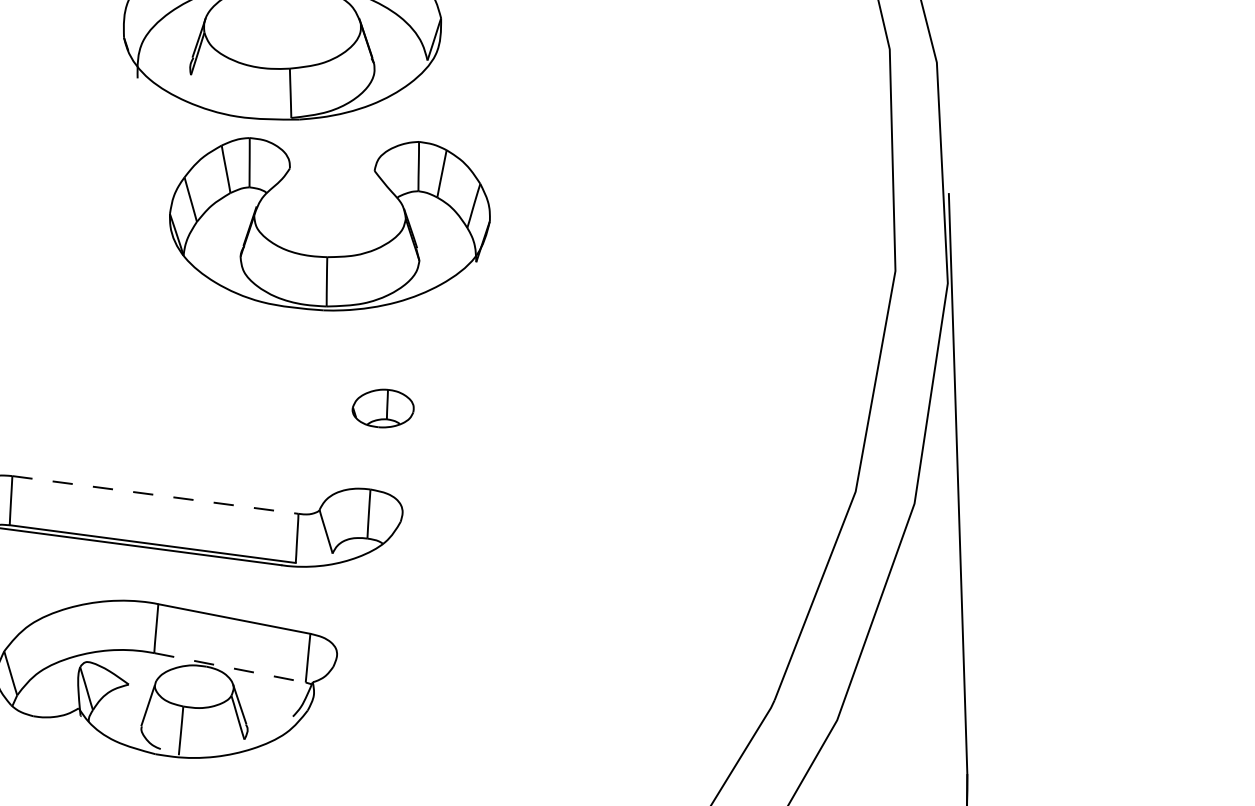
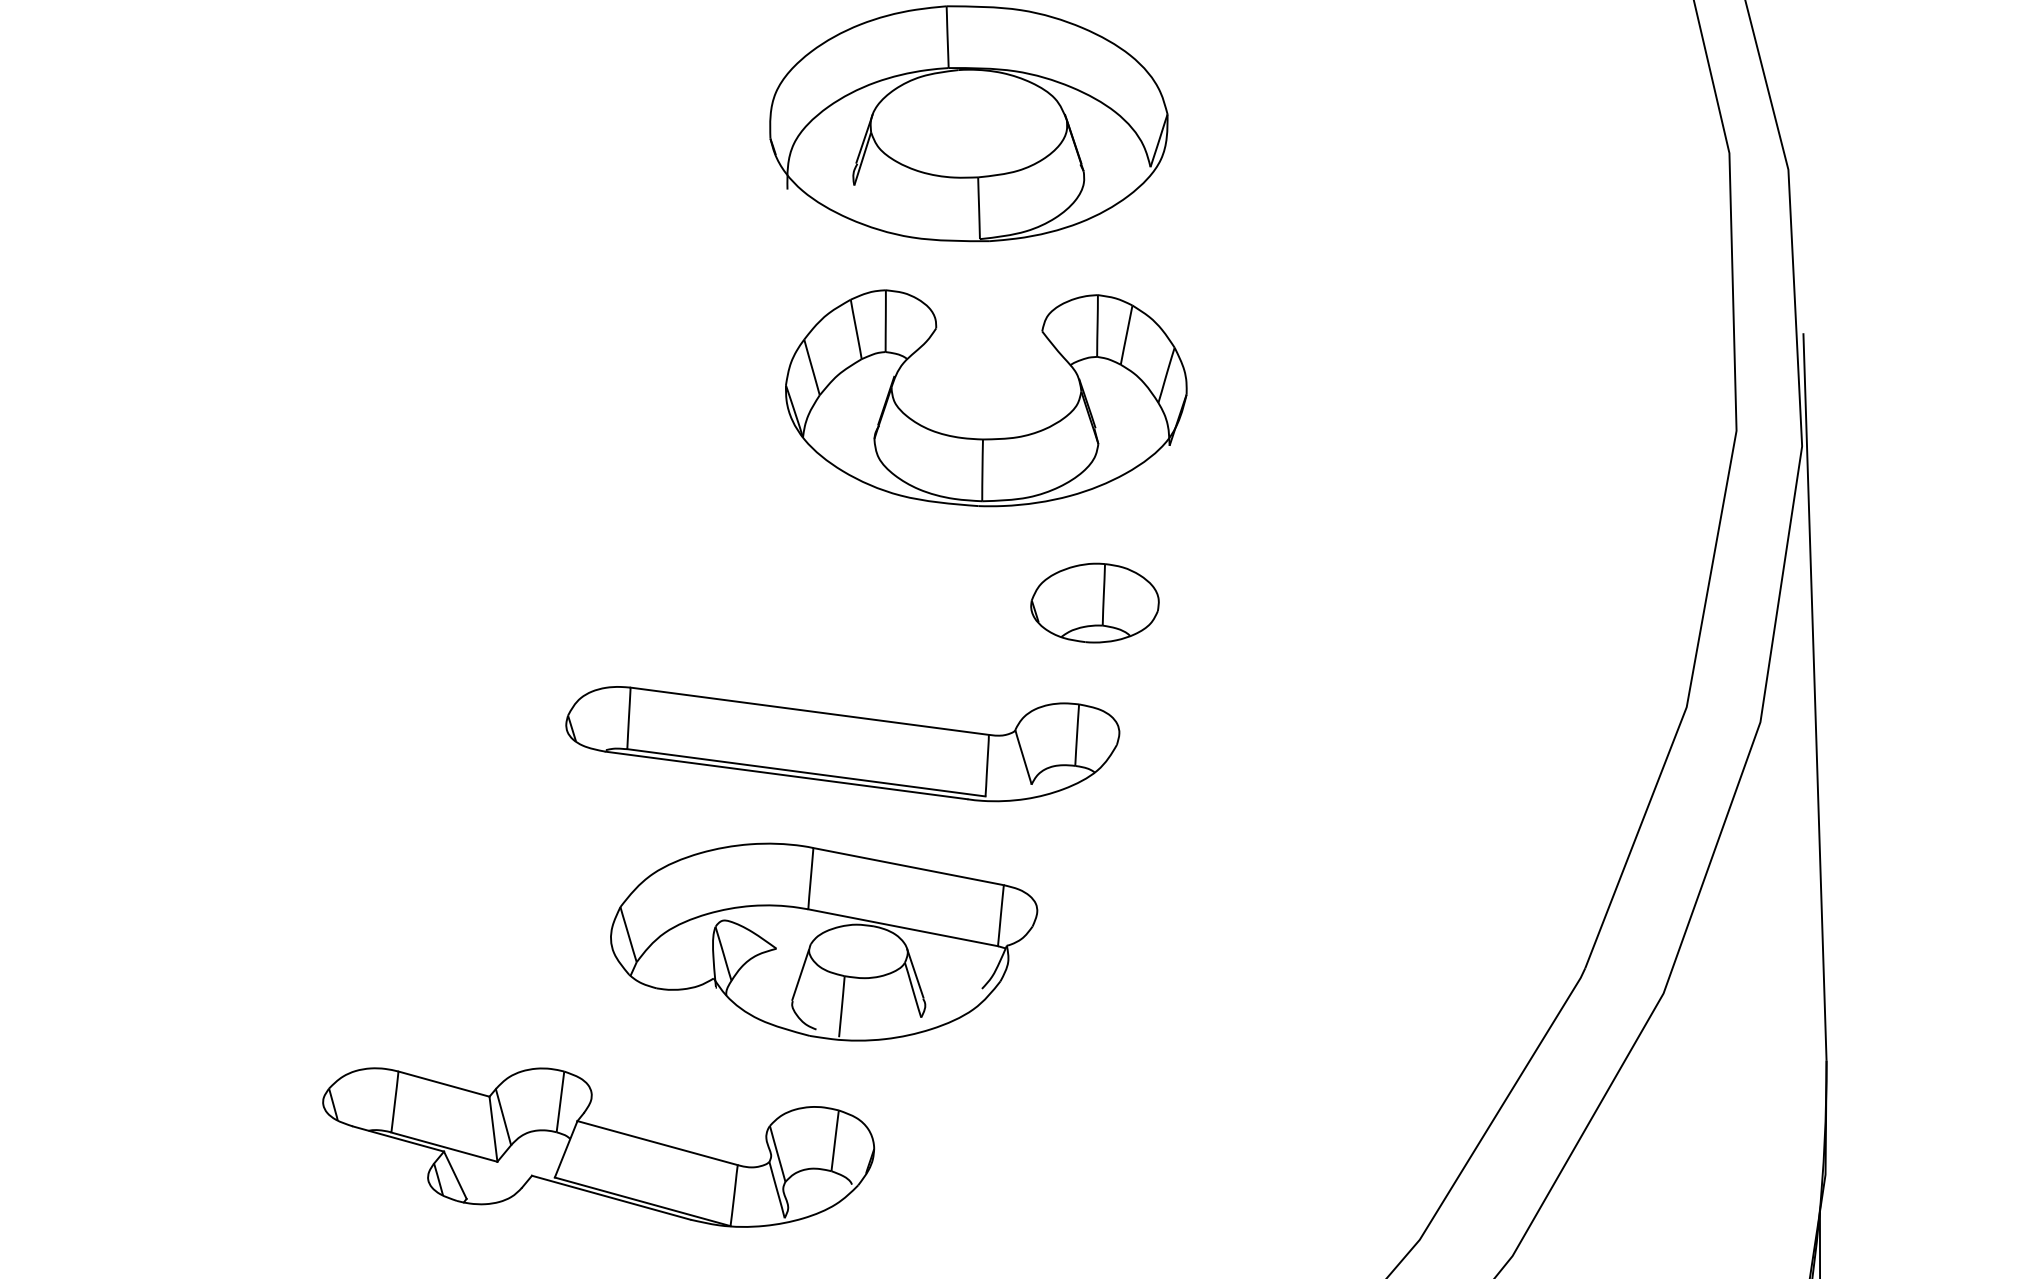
part: (330, 256) -> (986, 438), moved
part: (382, 408) -> (1094, 602), size x1.67
line: (155, 495) -> (809, 711), dashed -> solid
line: (230, 667) -> (903, 927), dashed -> solid

